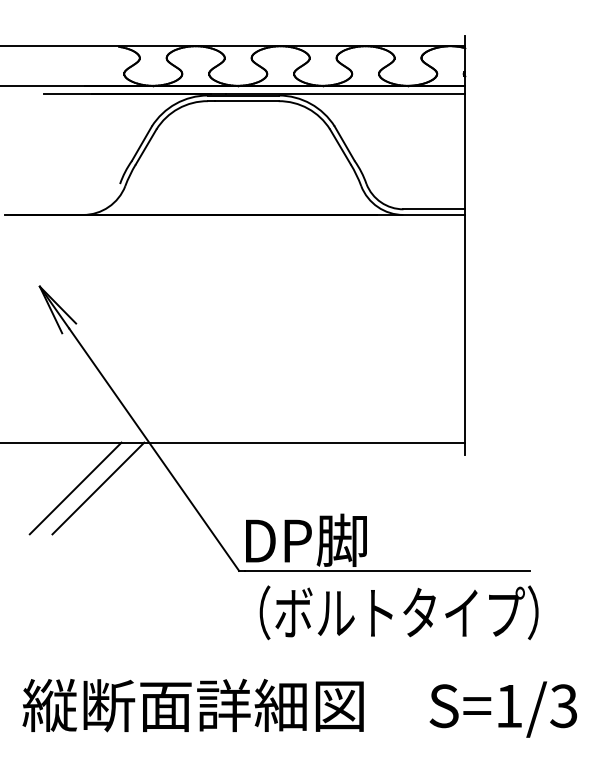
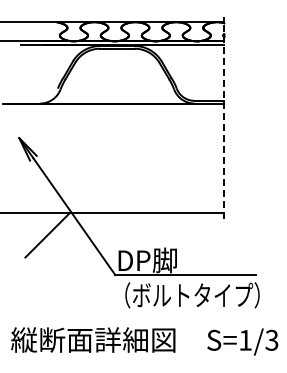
line: (465, 245) -> (224, 118), solid -> dashed
line: (75, 488) -> (36, 235), removed

